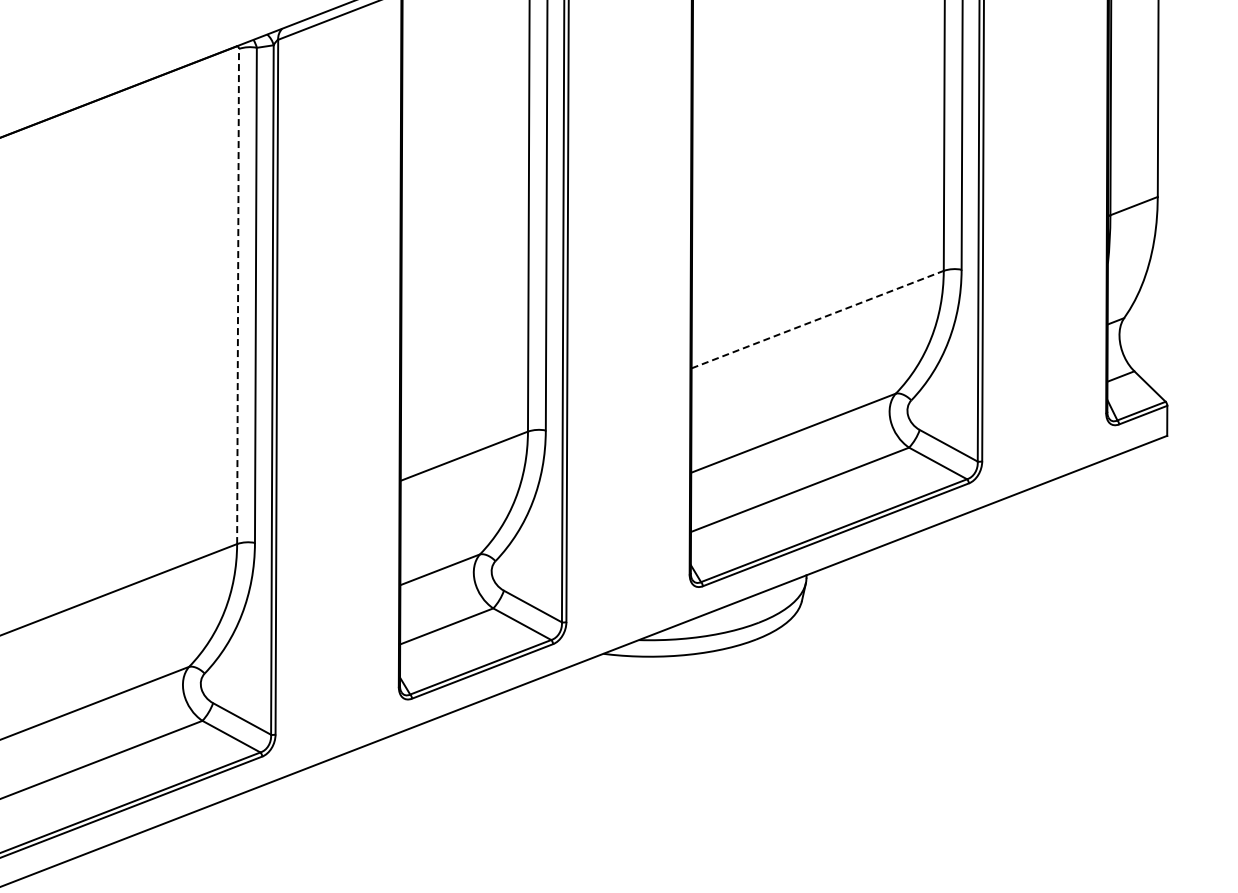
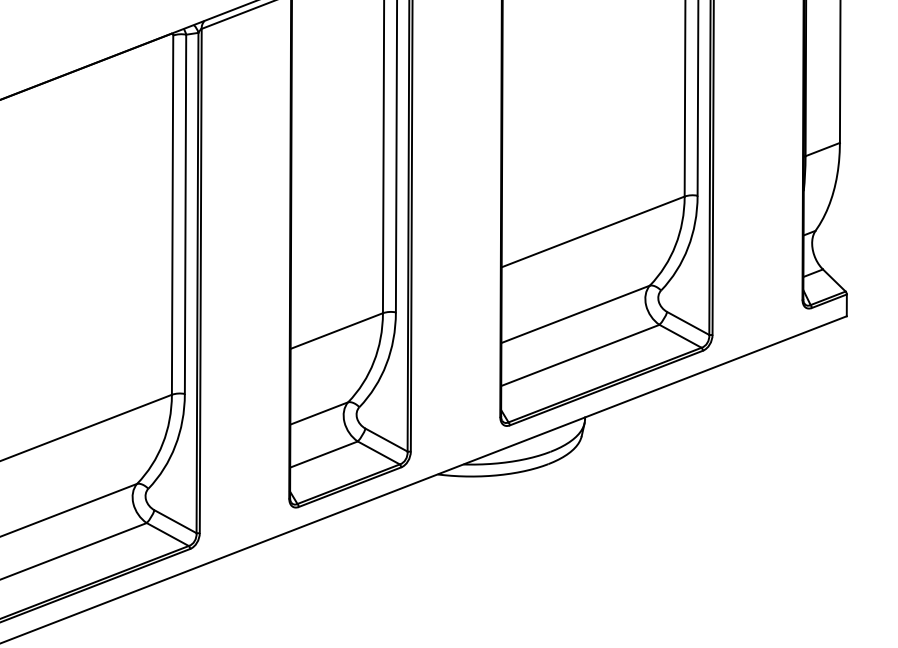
line: (238, 296) -> (172, 215), dashed -> solid
line: (818, 319) -> (593, 231), dashed -> solid

